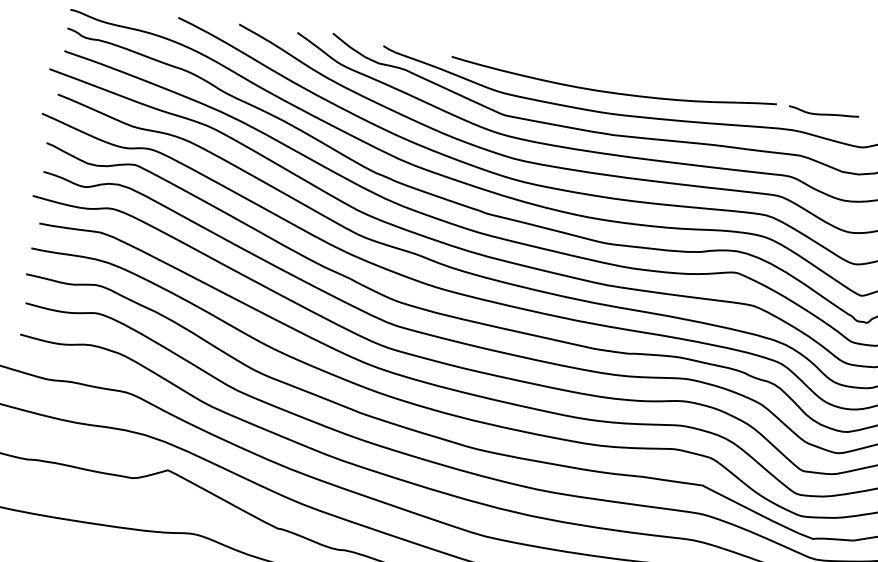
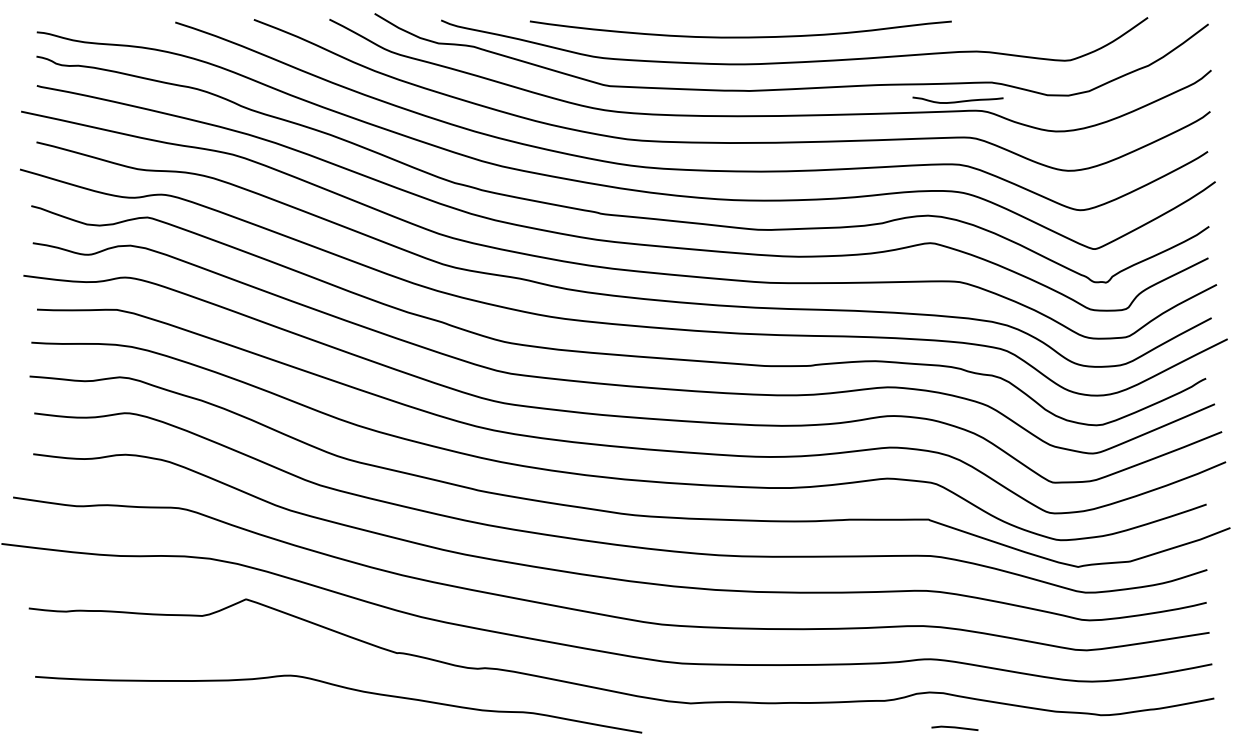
curve: (823, 114) -> (957, 101), moved

